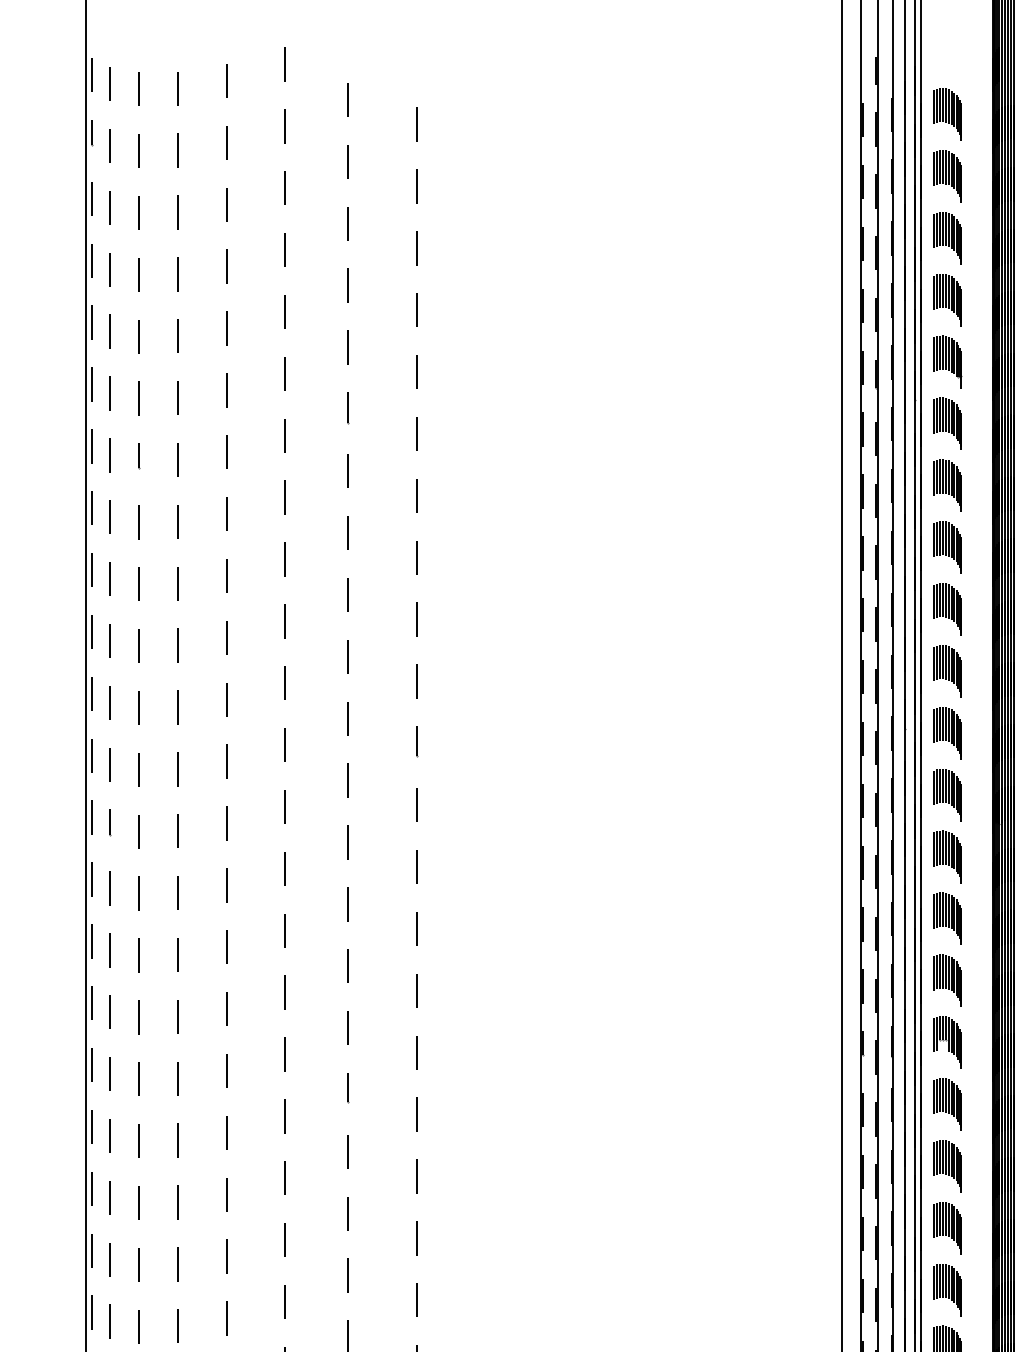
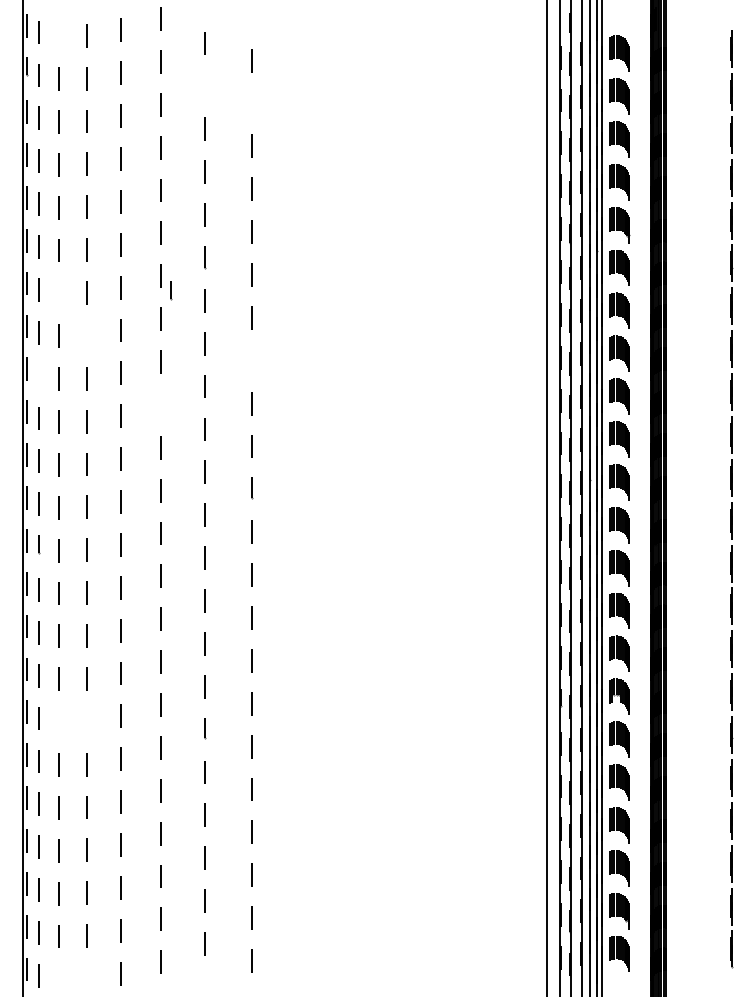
line: (137, 88) -> (58, 35), removed
line: (348, 161) -> (204, 86), removed
line: (415, 186) -> (251, 103), removed
line: (138, 456) -> (171, 290), moved
line: (177, 521) -> (86, 335), removed
line: (415, 557) -> (251, 360), removed
line: (108, 579) -> (38, 375), removed
line: (284, 620) -> (160, 404), removed
line: (137, 1078) -> (58, 721), removed
line: (177, 1078) -> (86, 721), removed

